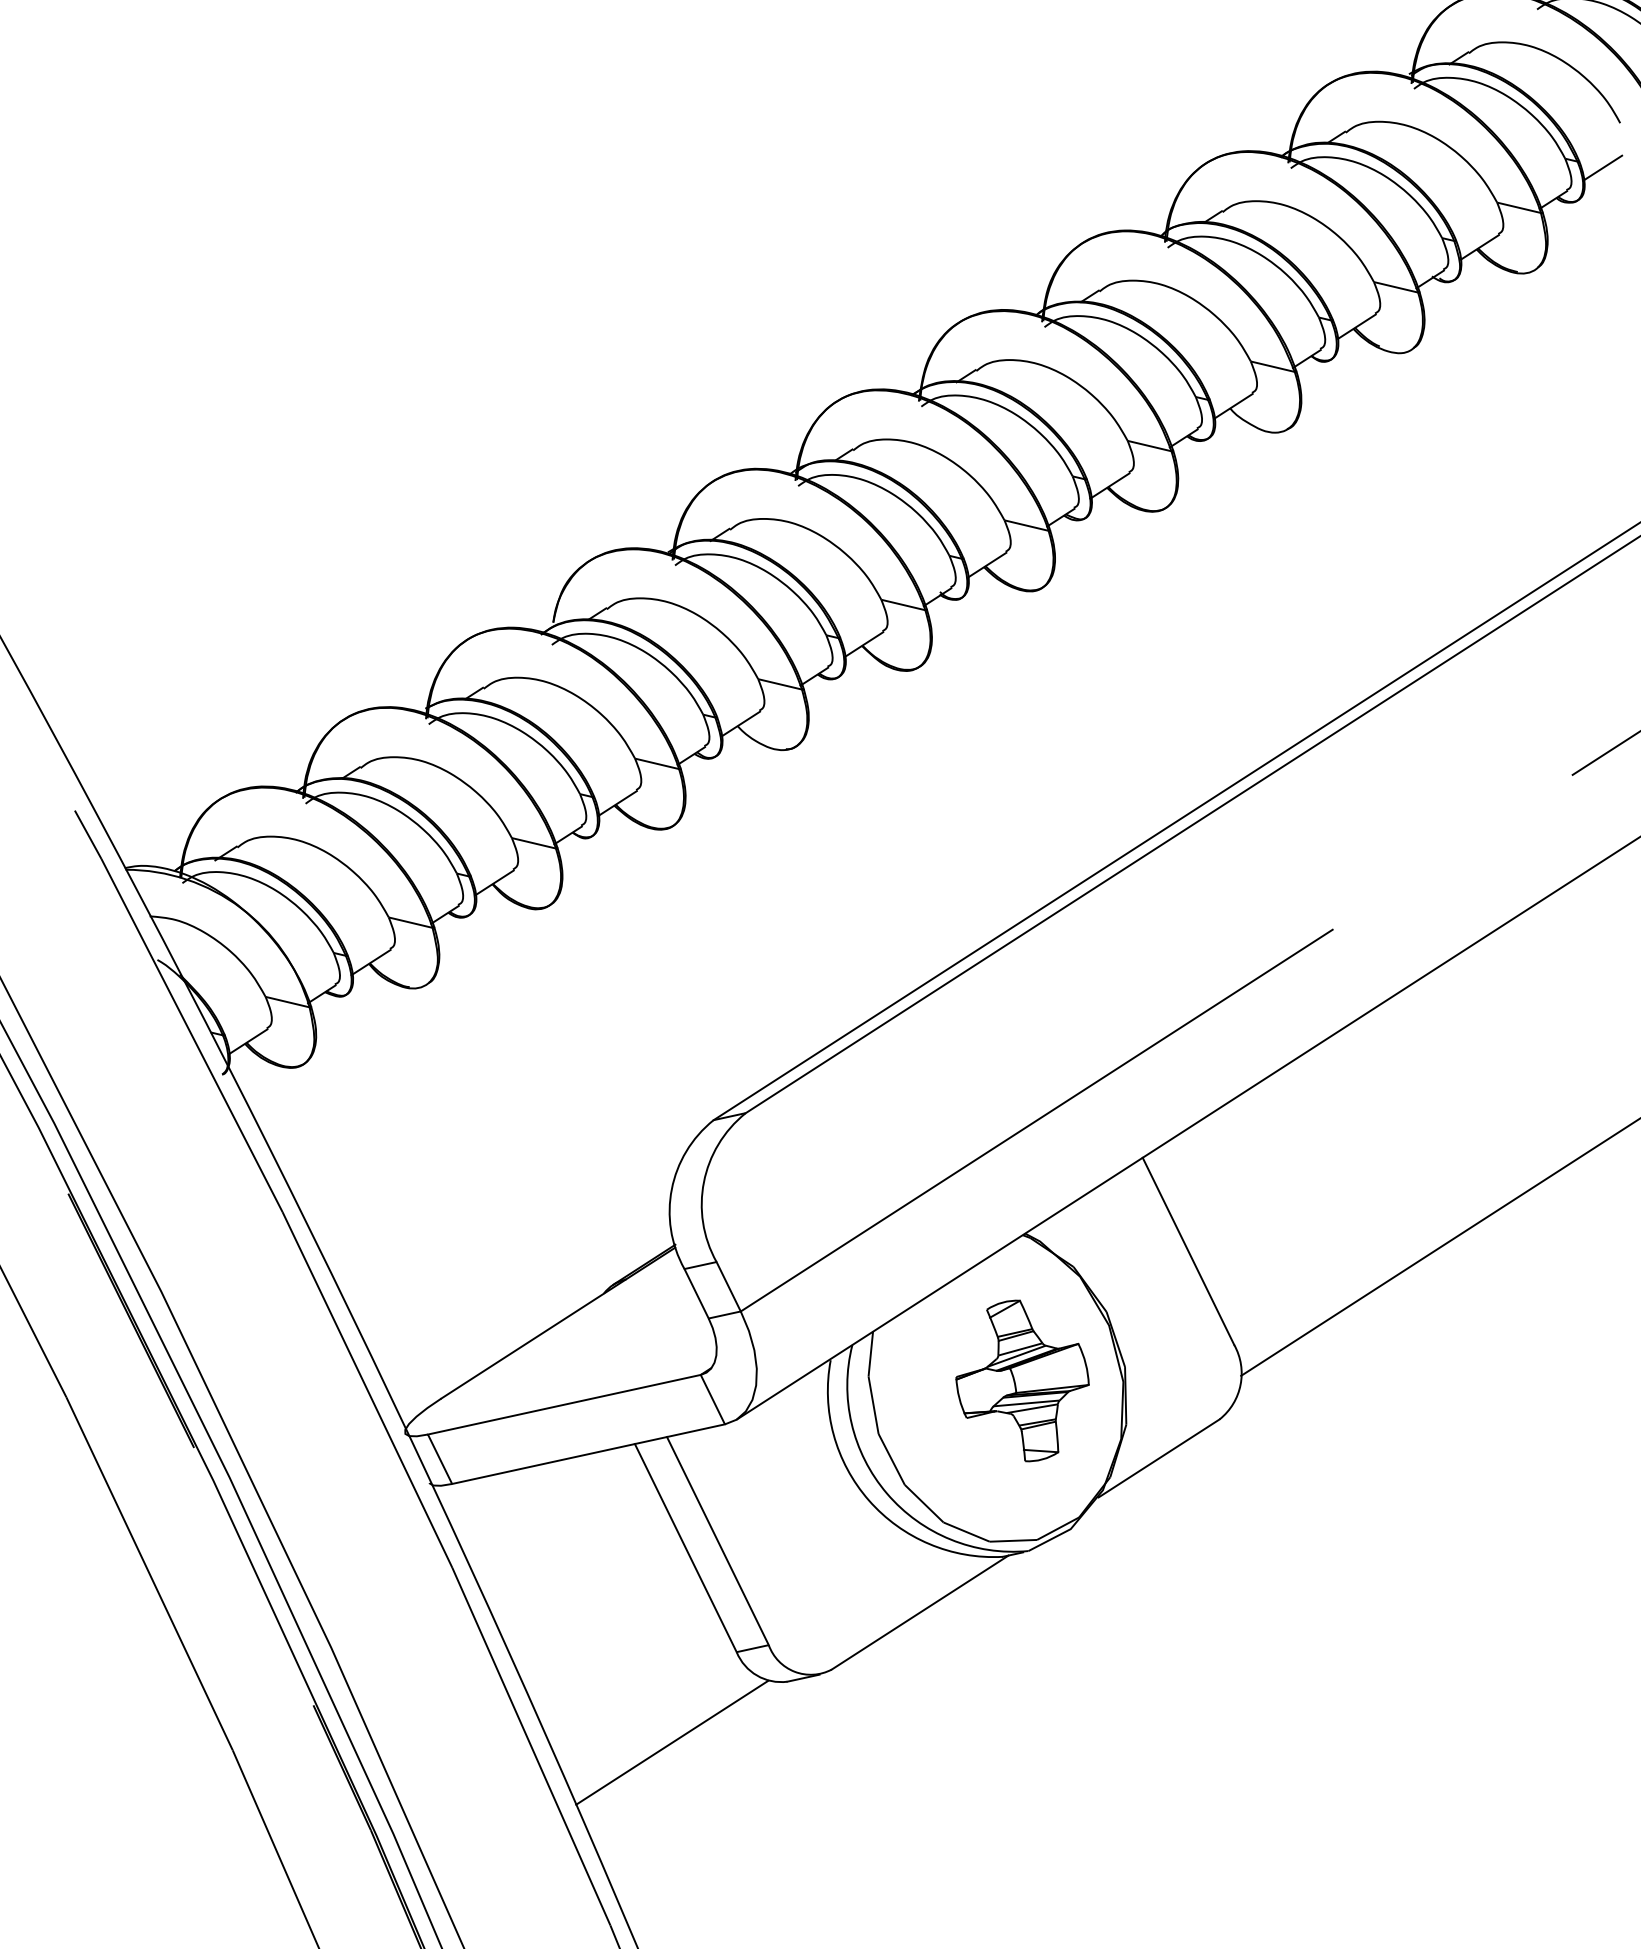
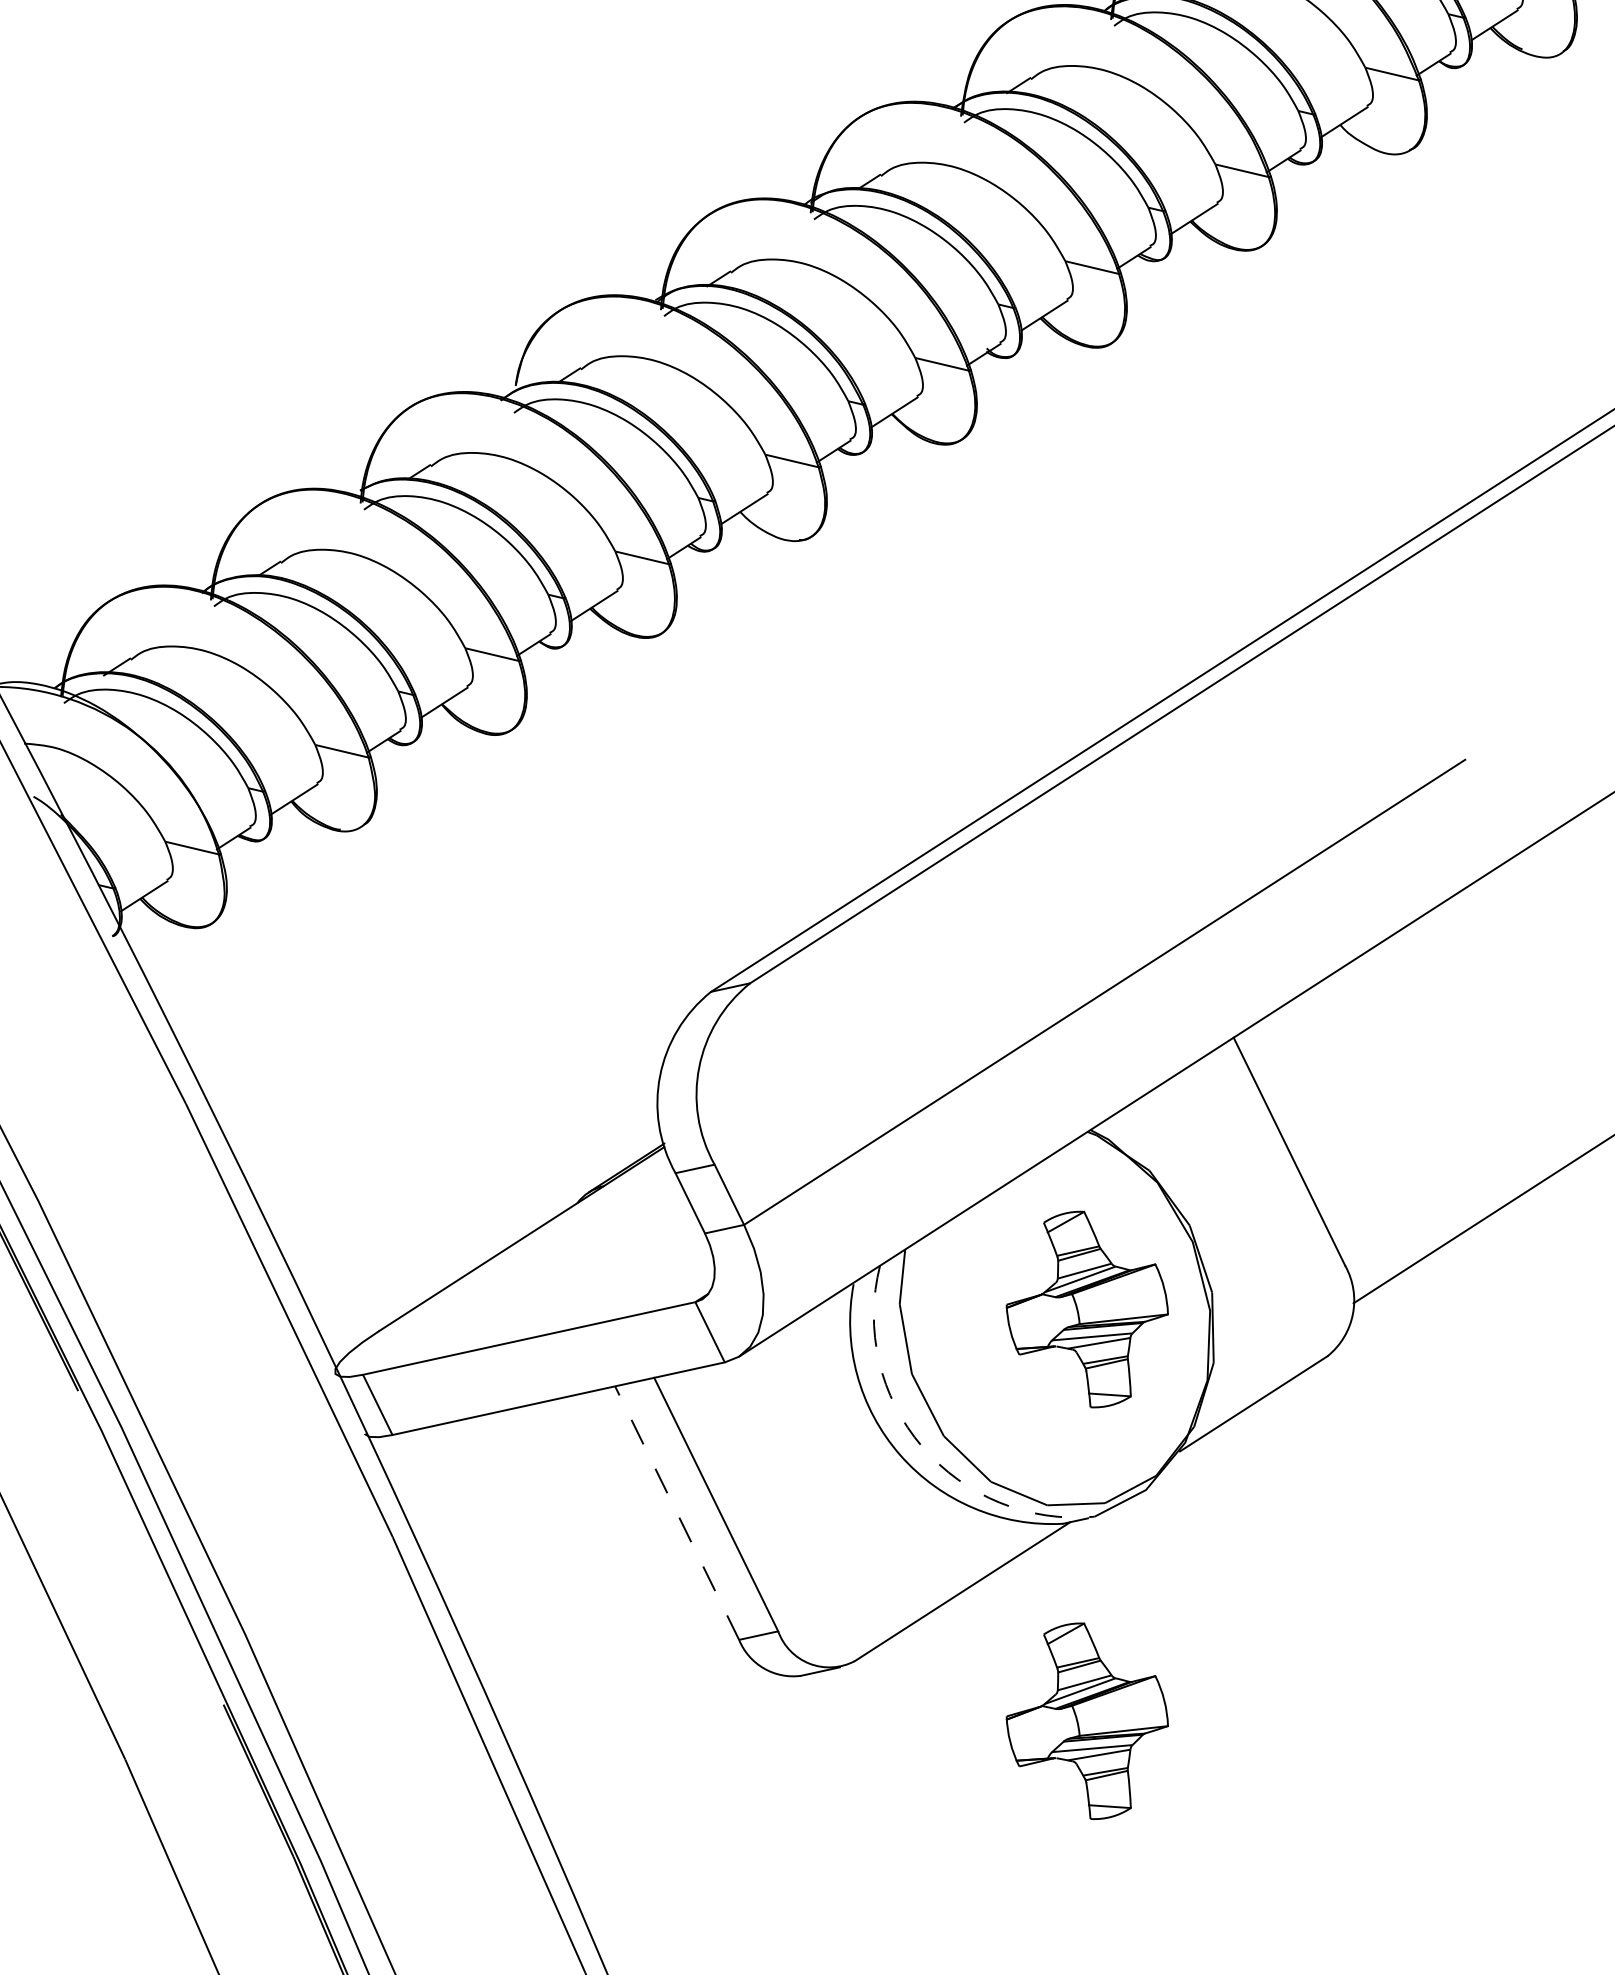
arc: (887, 1493) -> (922, 1446), solid -> dashed
line: (685, 1548) -> (676, 1513), solid -> dashed
part: (1022, 1718) -> (1087, 1720), added
line: (672, 1742) -> (660, 1749), removed

